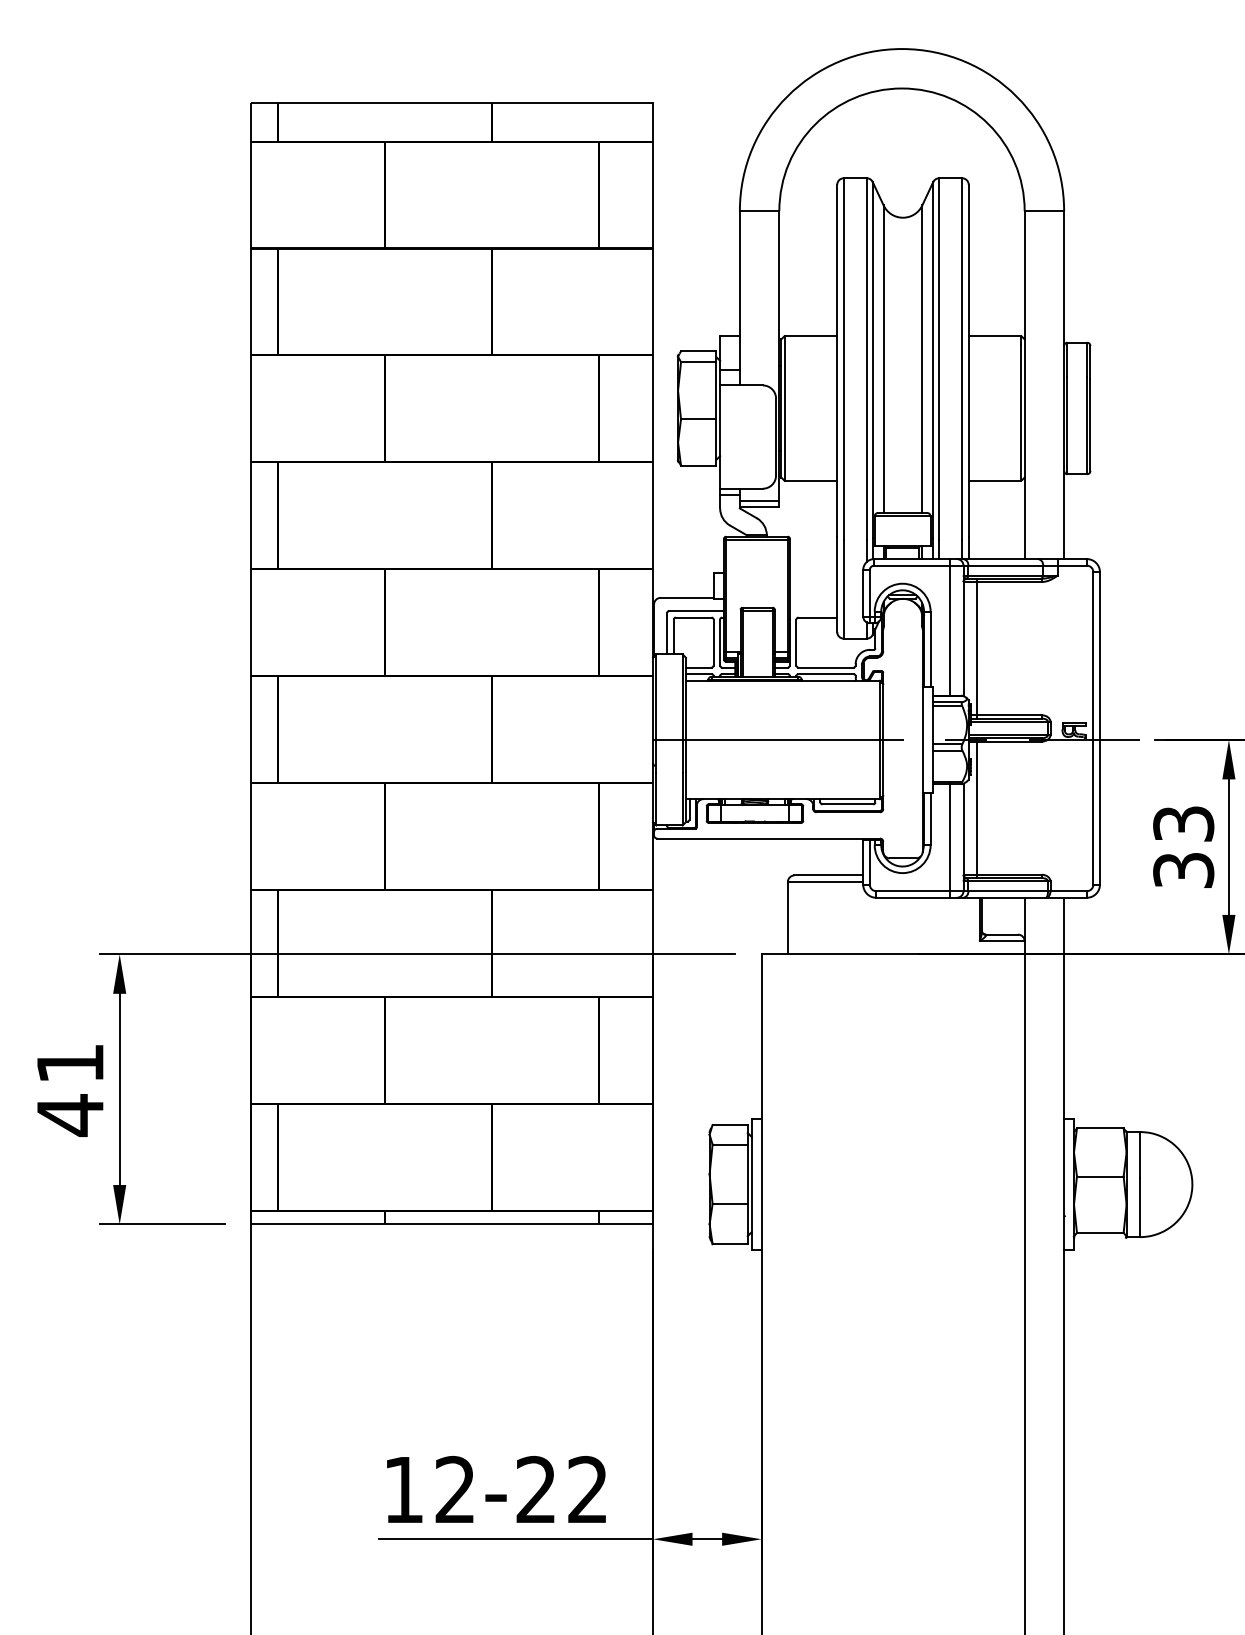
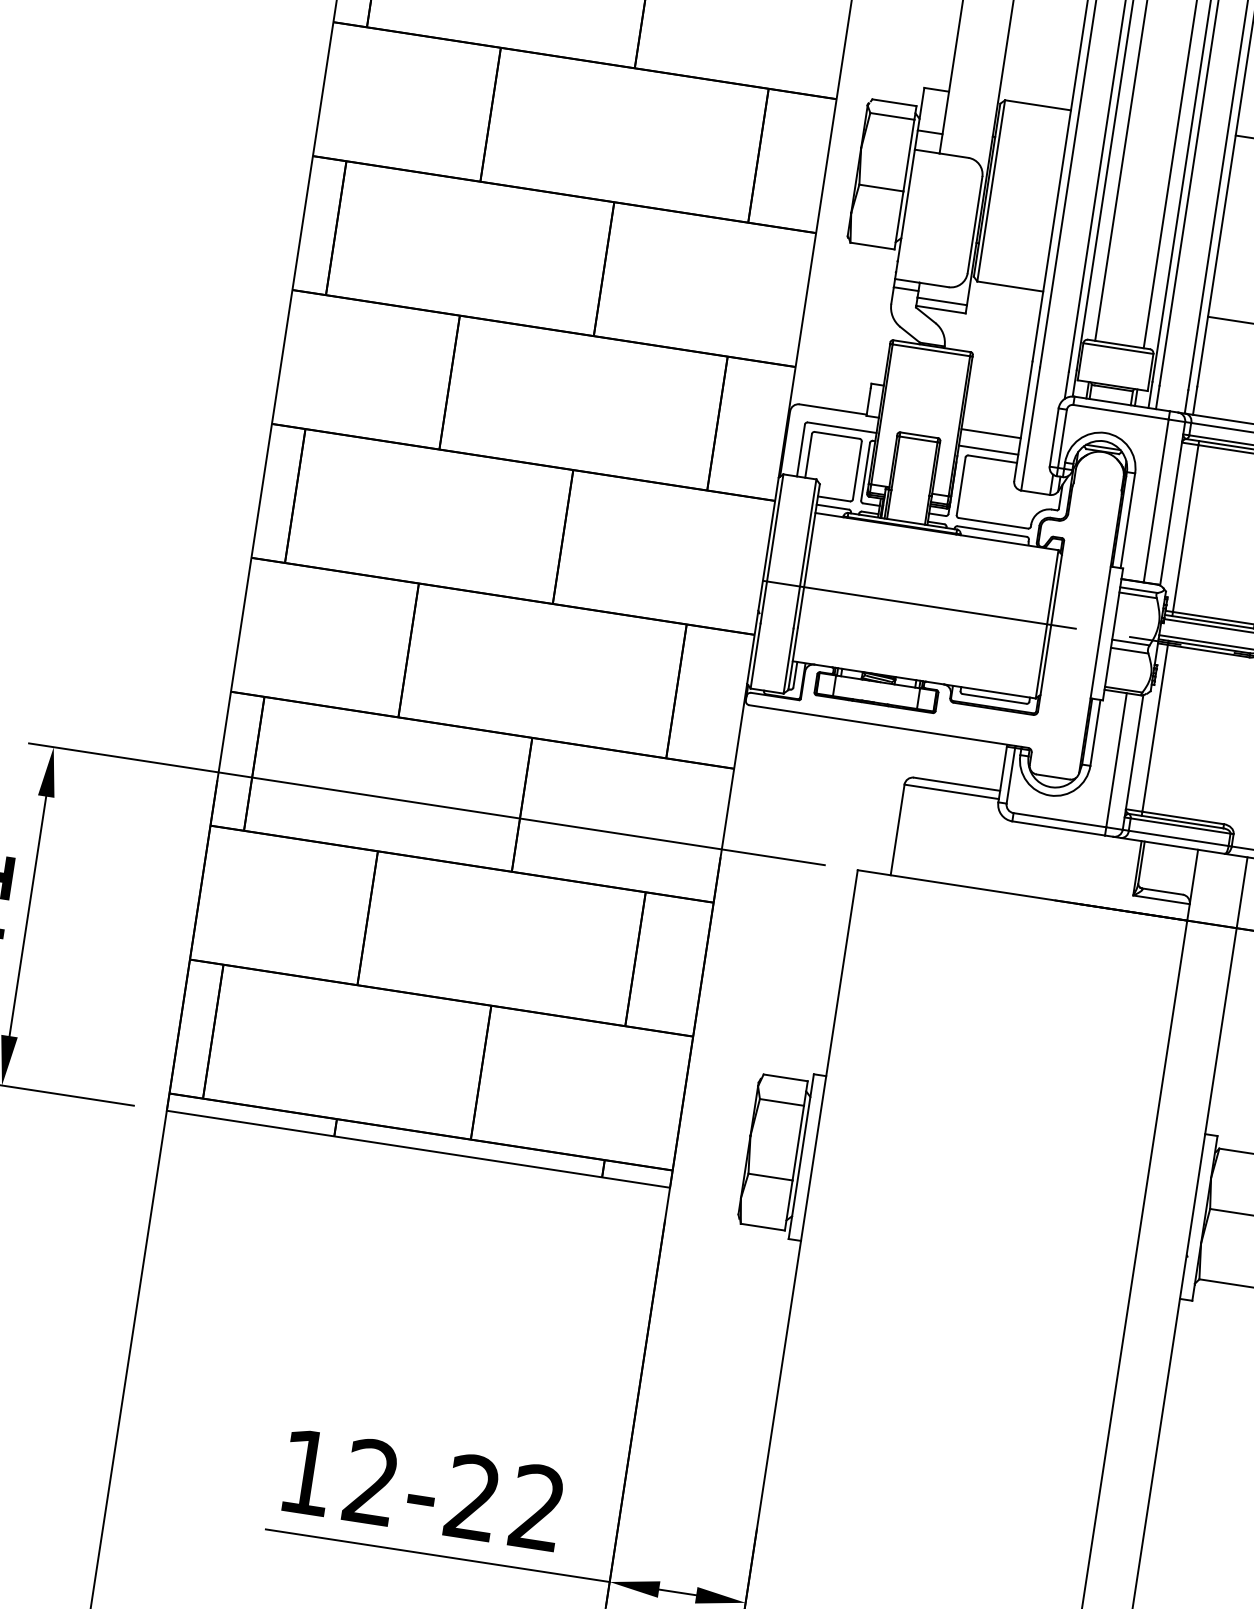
line: (813, 597) -> (991, 433), added
line: (813, 611) -> (988, 450), added

